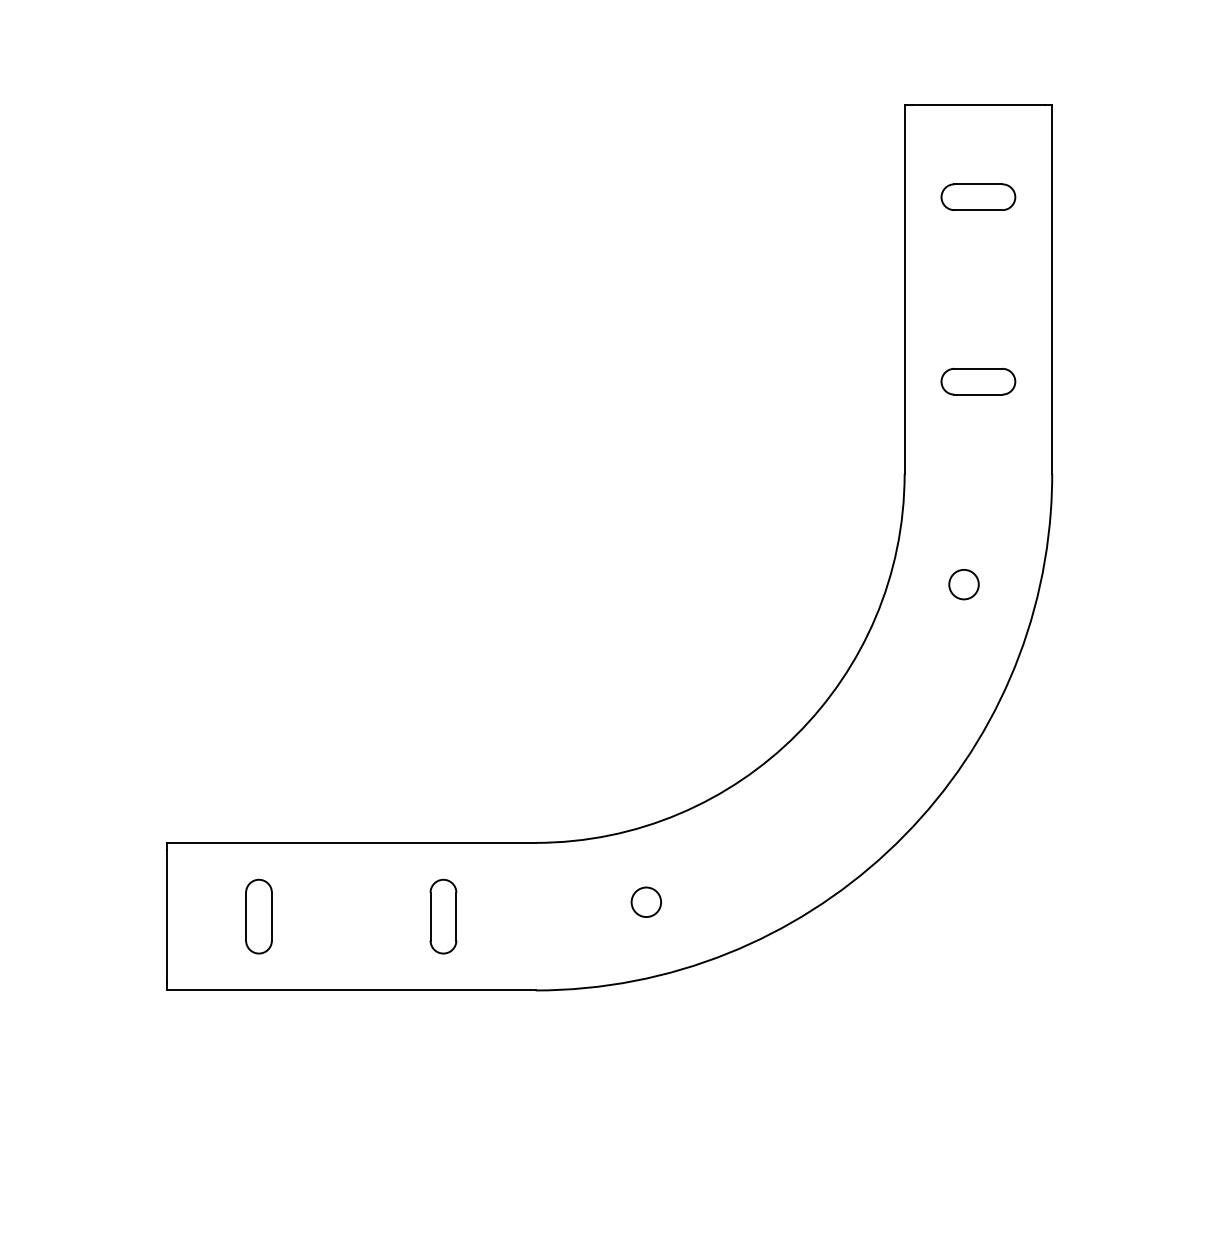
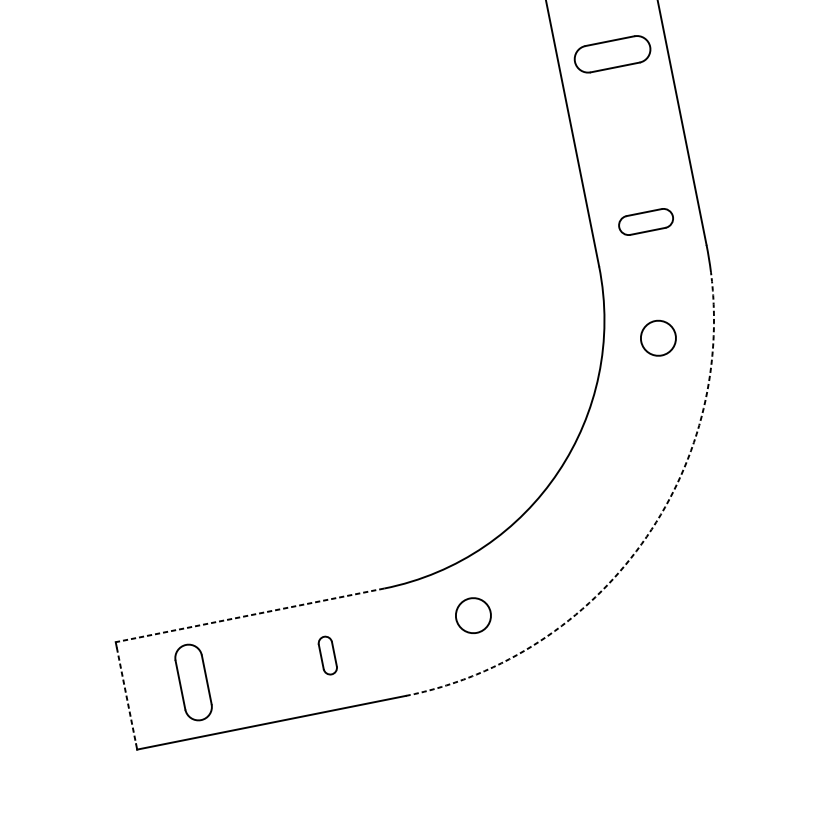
part: (978, 196) -> (612, 53), size x1.4
part: (978, 381) -> (646, 221), moved
circle: (963, 584) -> (658, 338), size x1.6
line: (350, 842) -> (249, 615), solid -> dashed
arc: (887, 852) -> (641, 544), solid -> dashed
circle: (646, 902) -> (473, 615), size x1.6
part: (258, 916) -> (193, 682), size x1.4
part: (443, 916) -> (327, 655), size x0.7
line: (166, 917) -> (126, 696), solid -> dashed

